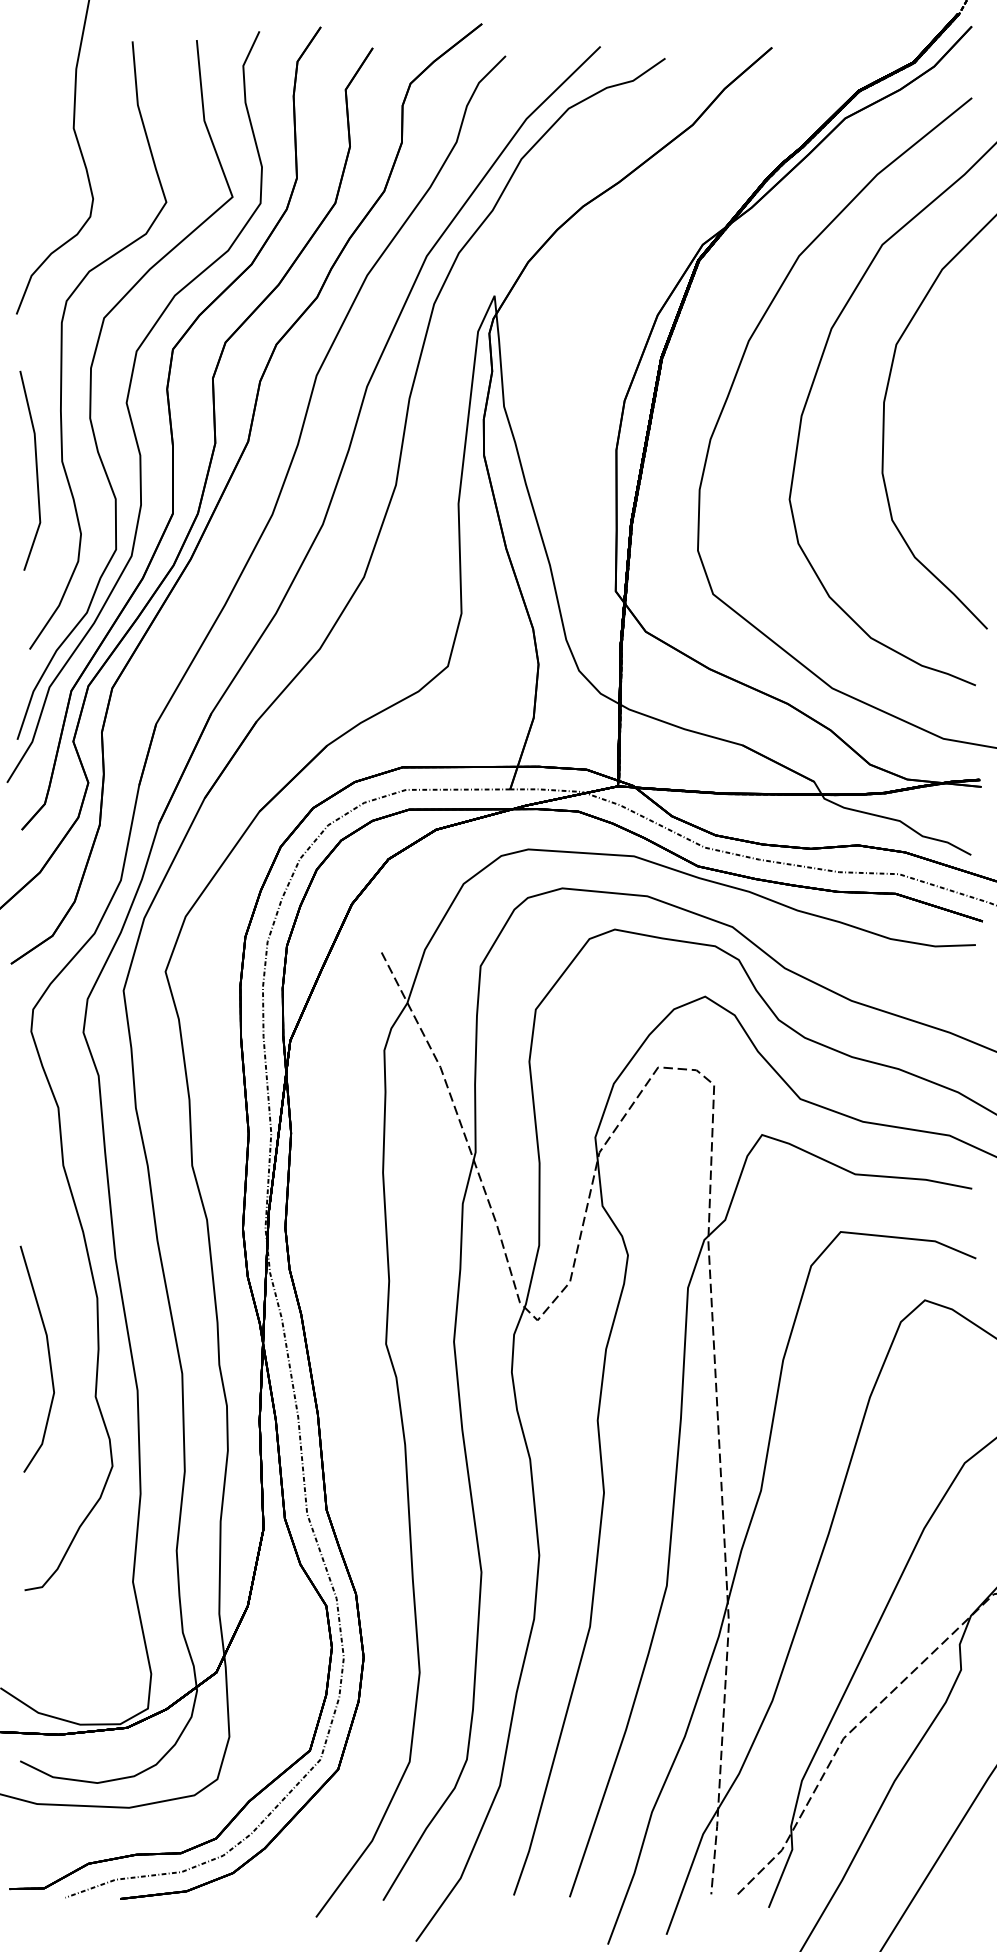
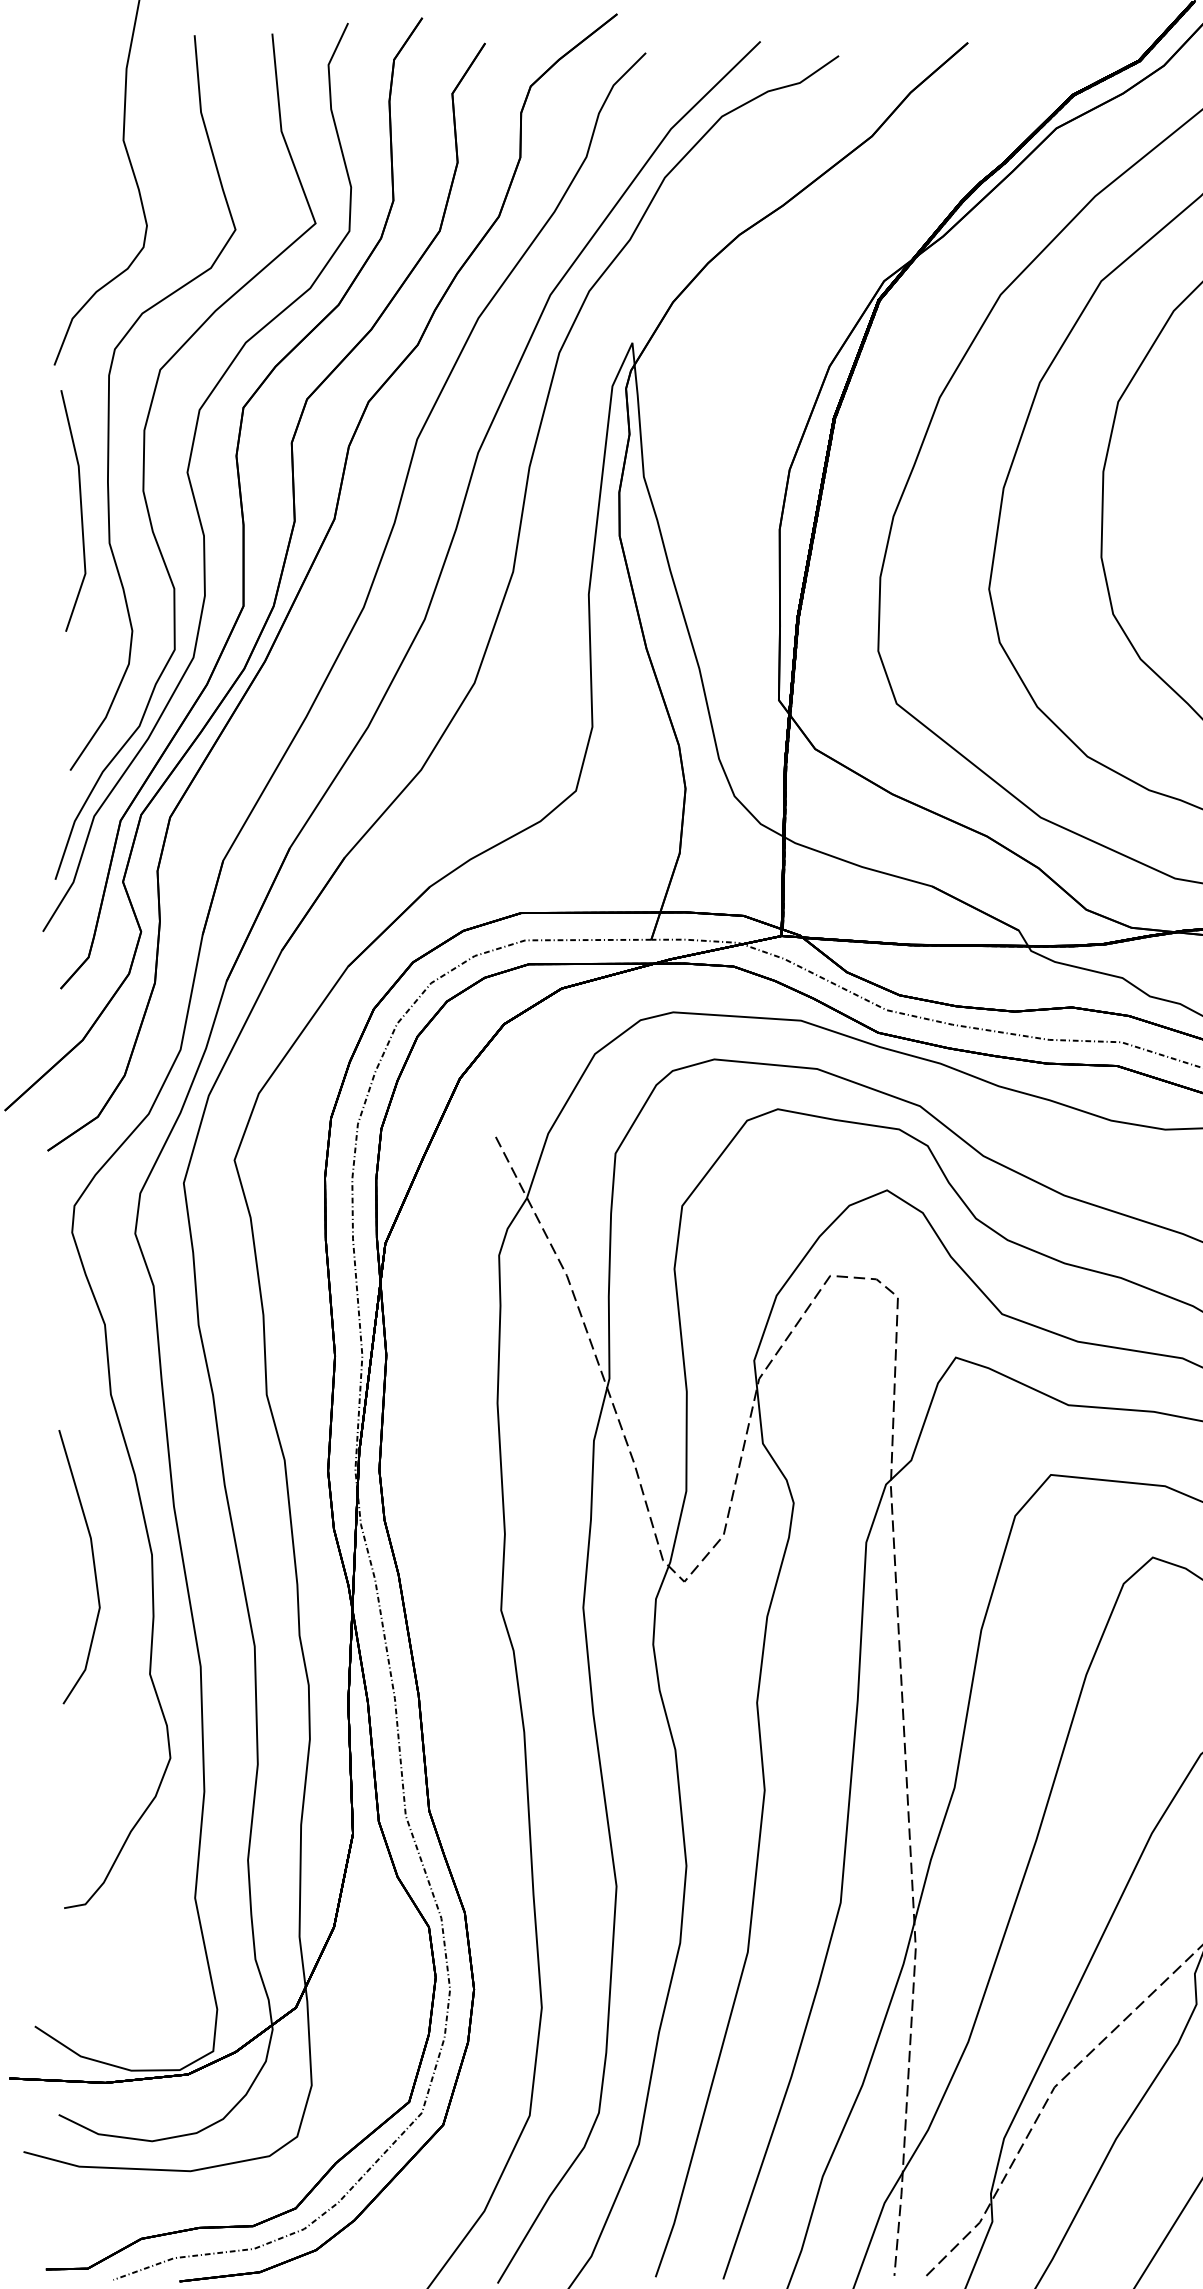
line: (35, 467) -> (79, 506), moved
line: (48, 1358) -> (92, 1566), moved

